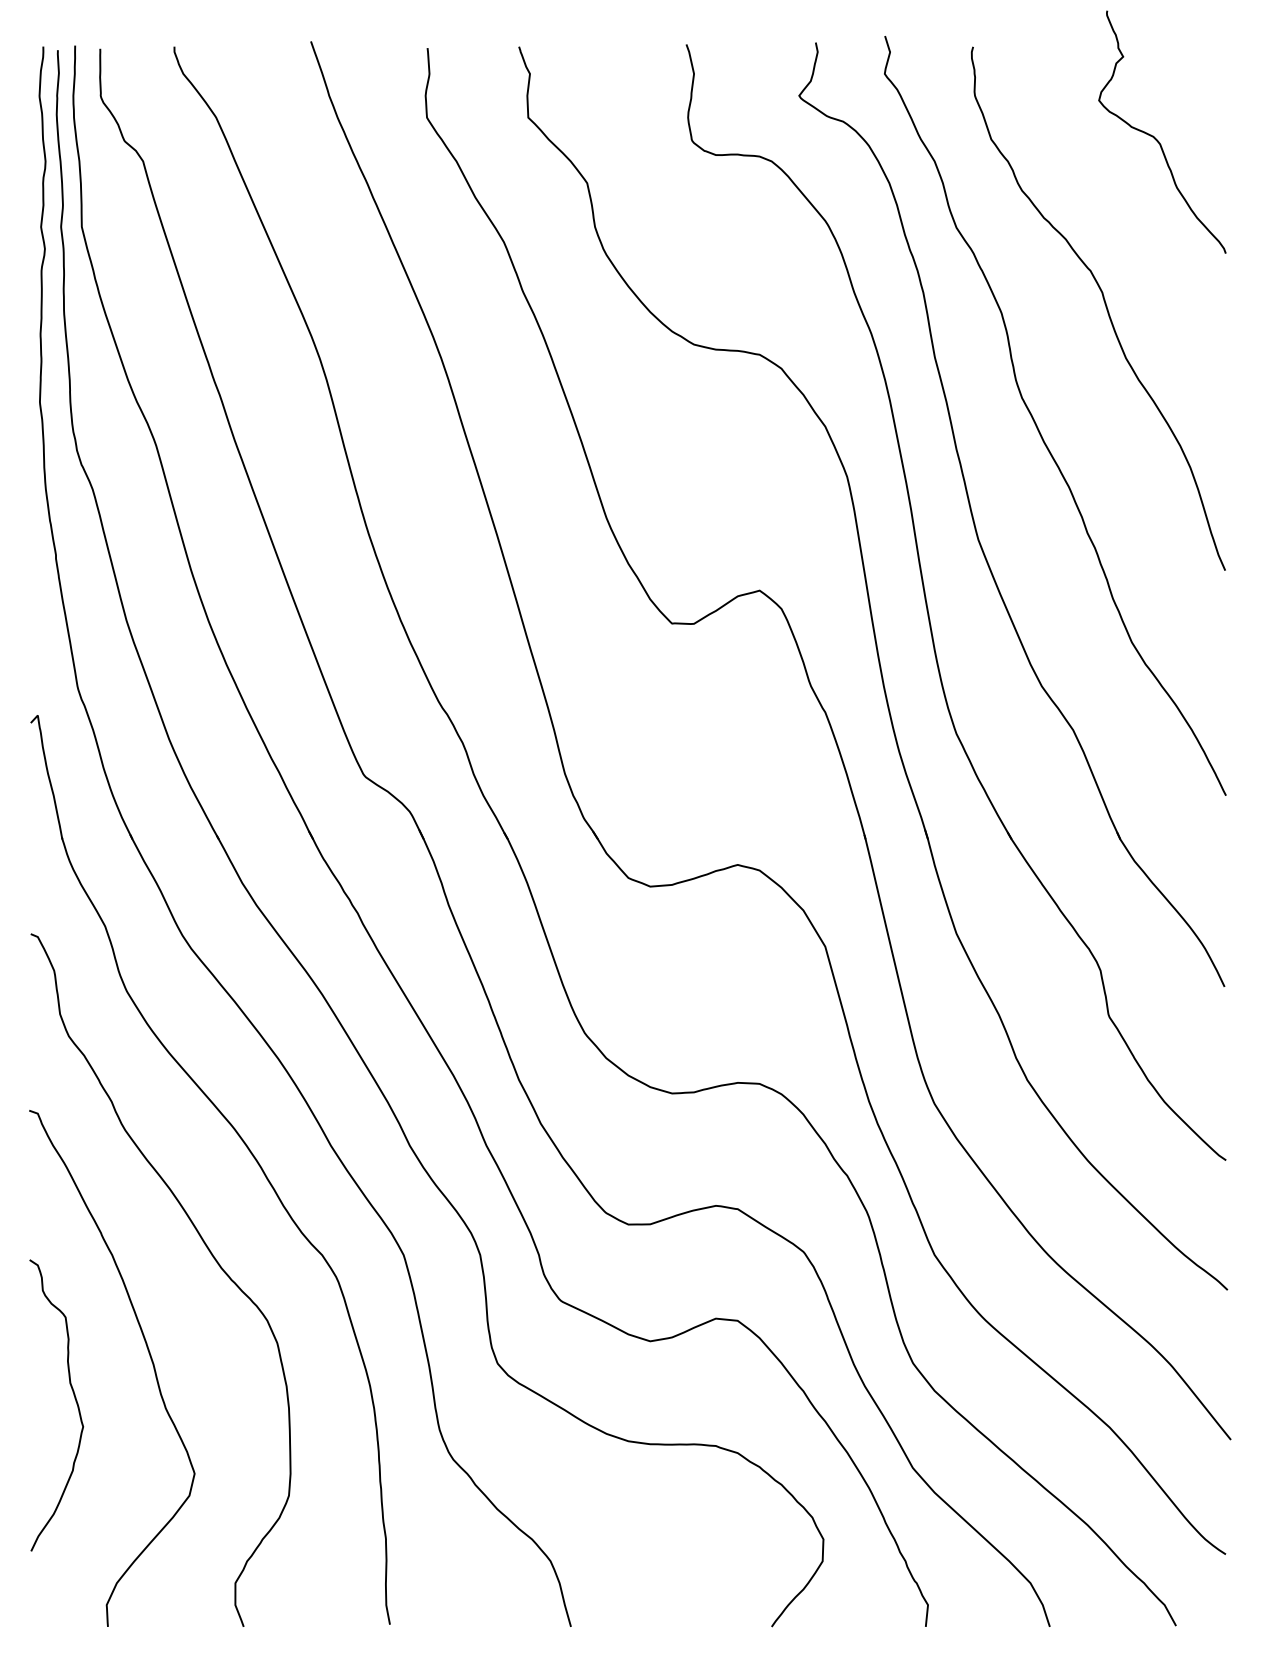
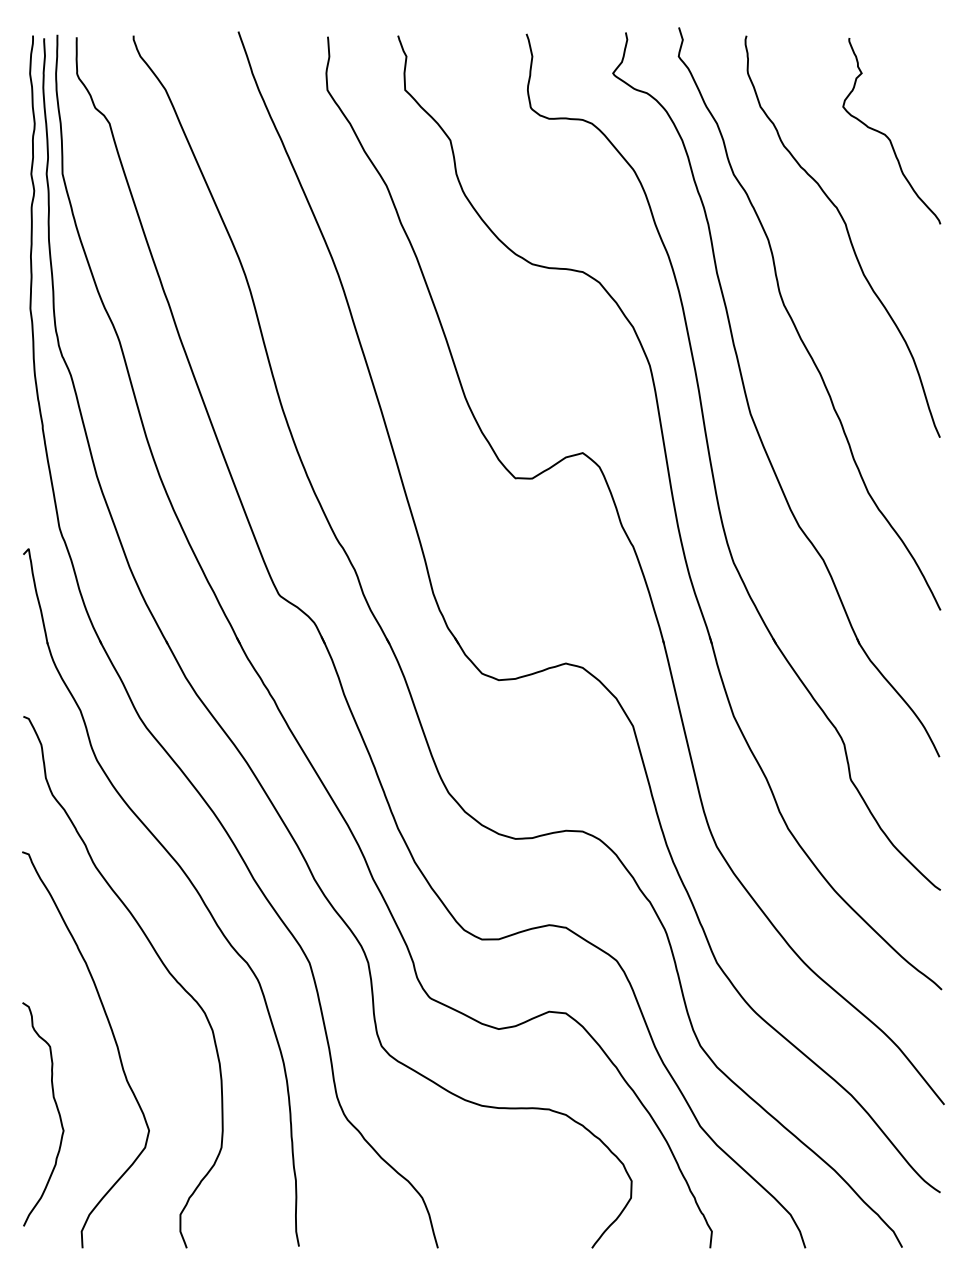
curve: (1155, 137) -> (886, 135), moved
curve: (74, 1398) -> (56, 1109), moved

